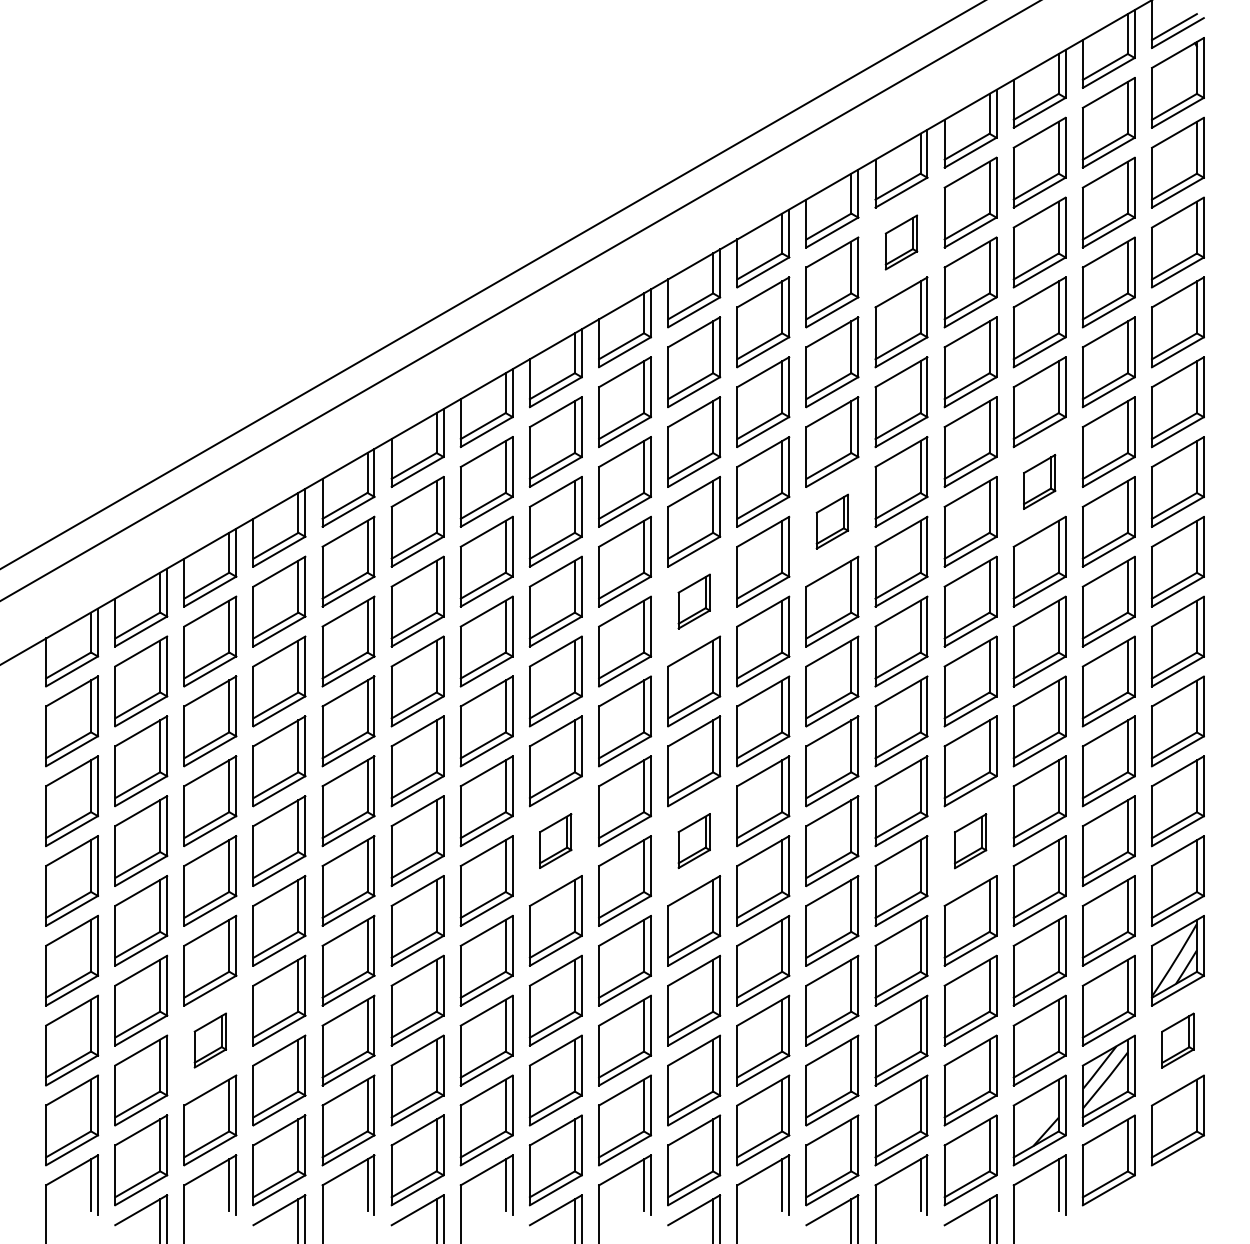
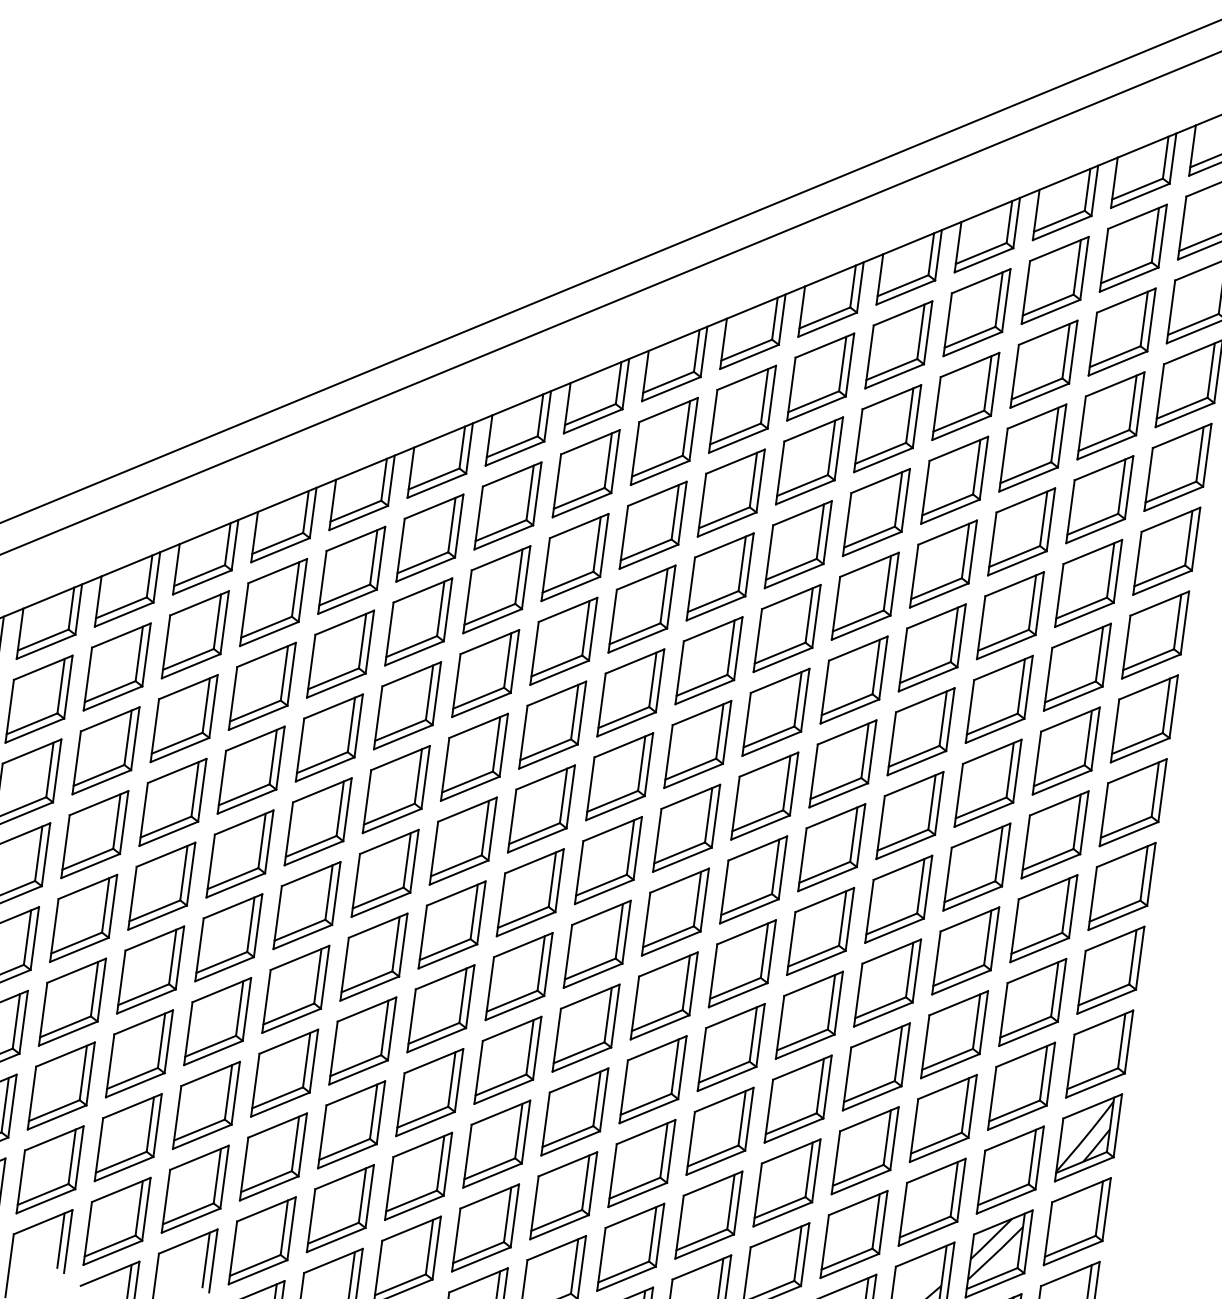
part: (901, 242) -> (898, 344), size x1.67
part: (1039, 481) -> (1010, 615), size x1.67
part: (832, 521) -> (787, 628), size x1.67
part: (694, 601) -> (631, 692), size x1.67
part: (555, 840) -> (451, 924), size x1.67
part: (694, 840) -> (597, 943), size x1.67
part: (970, 841) -> (887, 983), size x1.67
part: (210, 1040) -> (61, 1085), size x1.67
part: (1177, 1040) -> (1076, 1221), size x1.67

